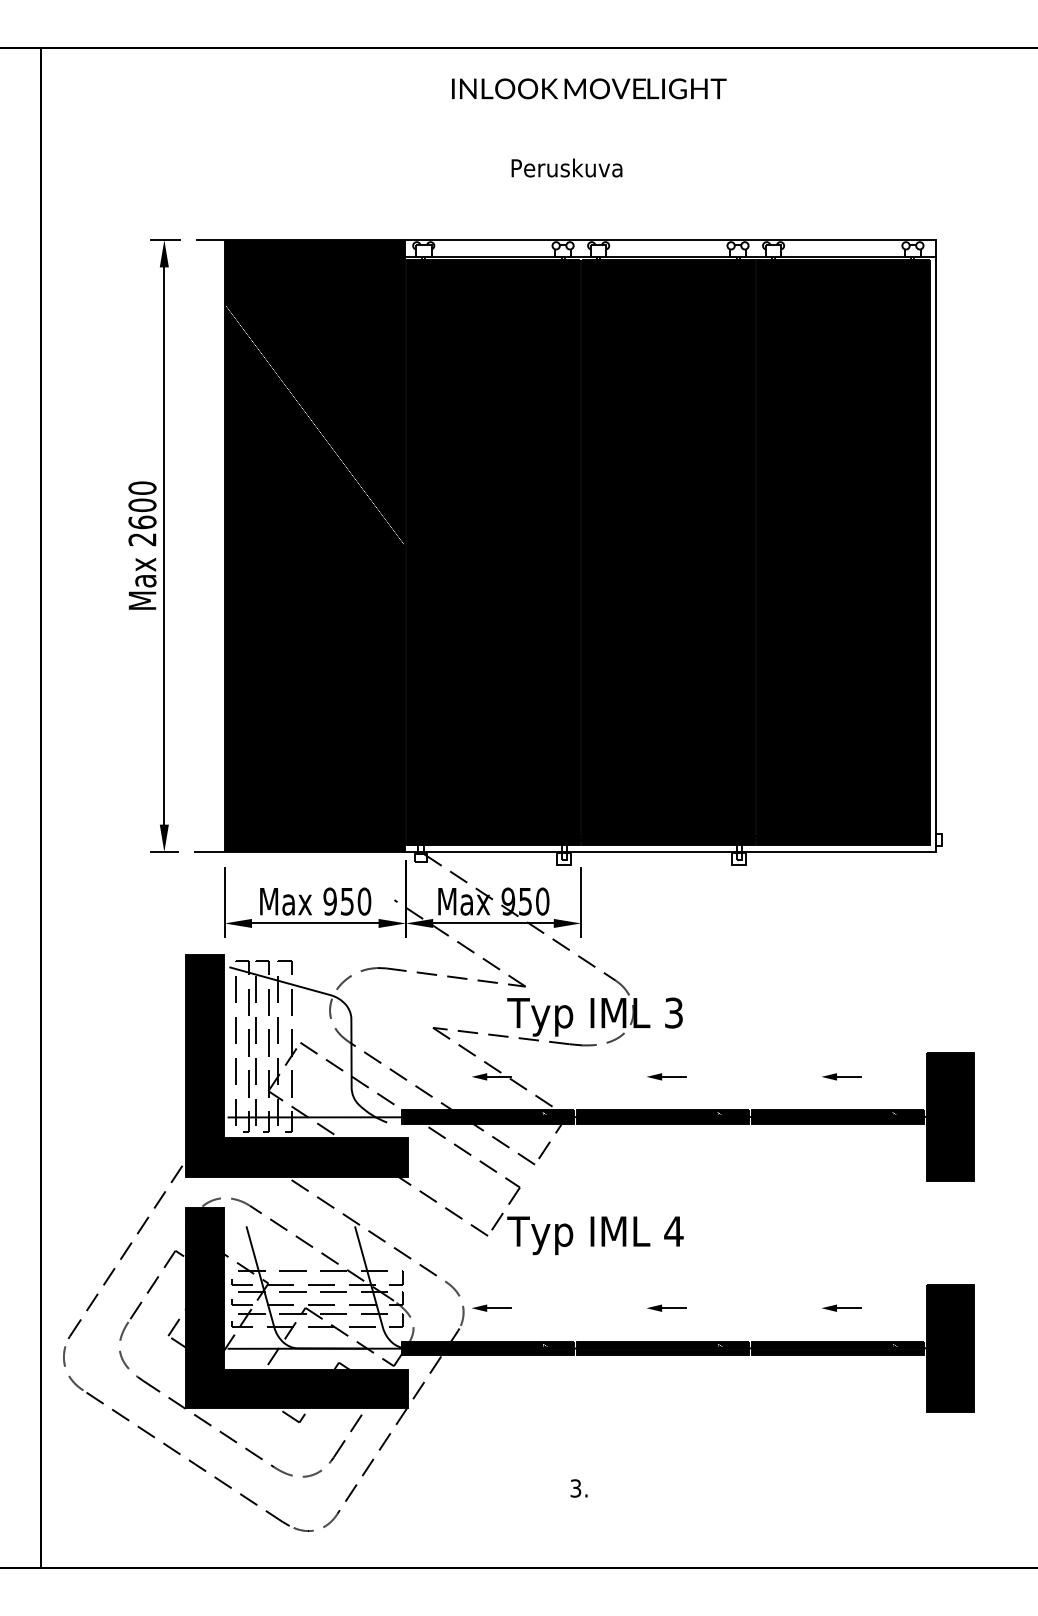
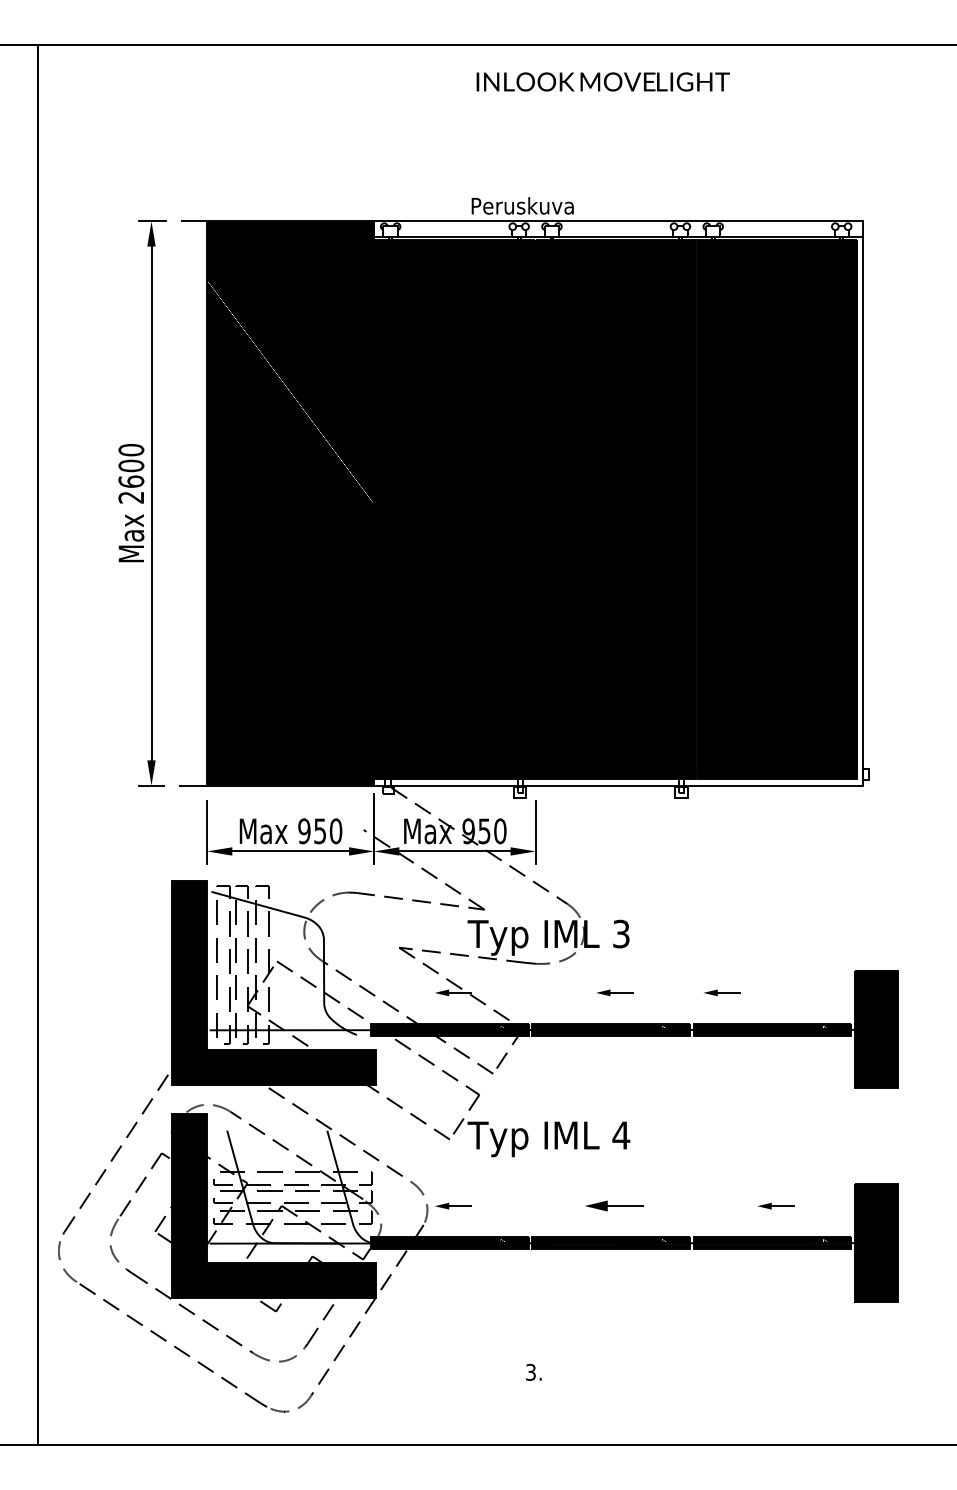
text: (588, 88) -> (602, 81), moved
text: (566, 167) -> (522, 205), moved
part: (842, 1076) -> (722, 992), moved
part: (666, 1308) -> (614, 1206), size x1.6

